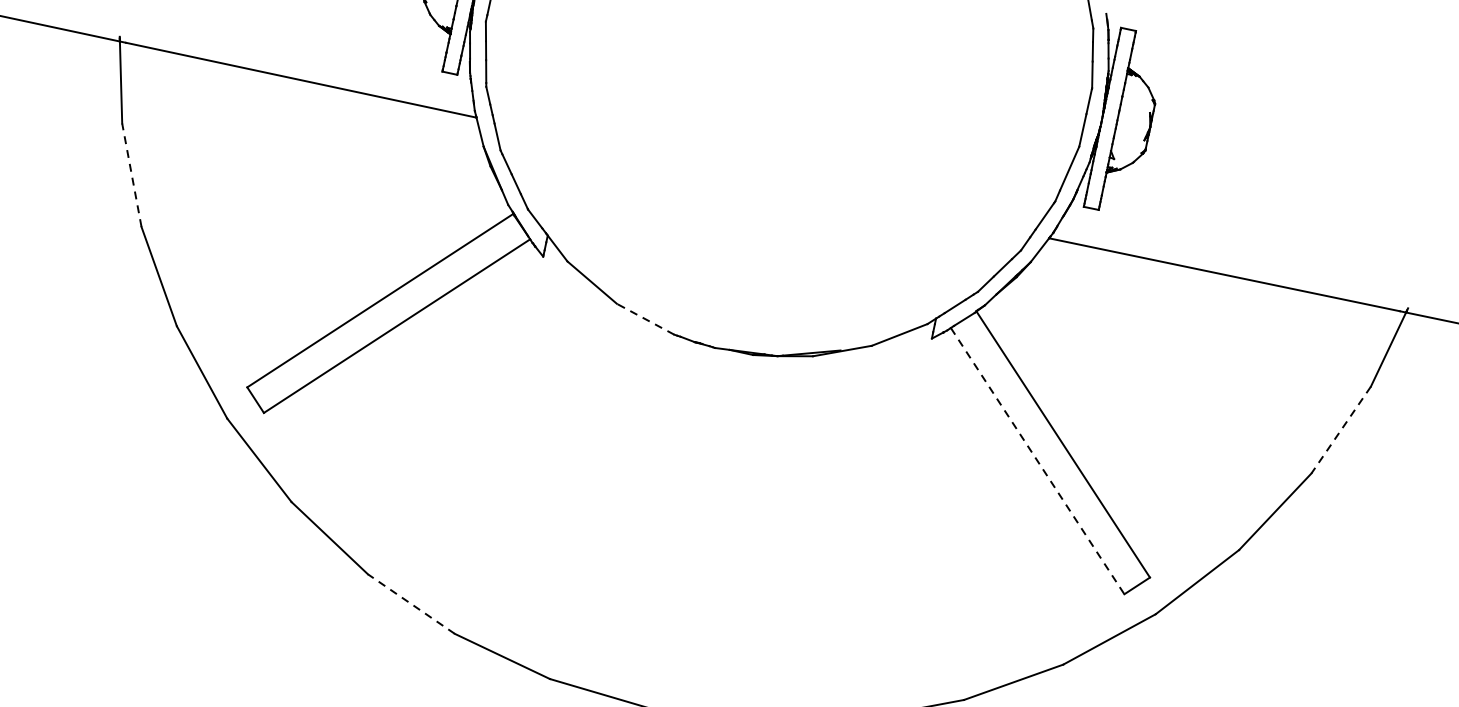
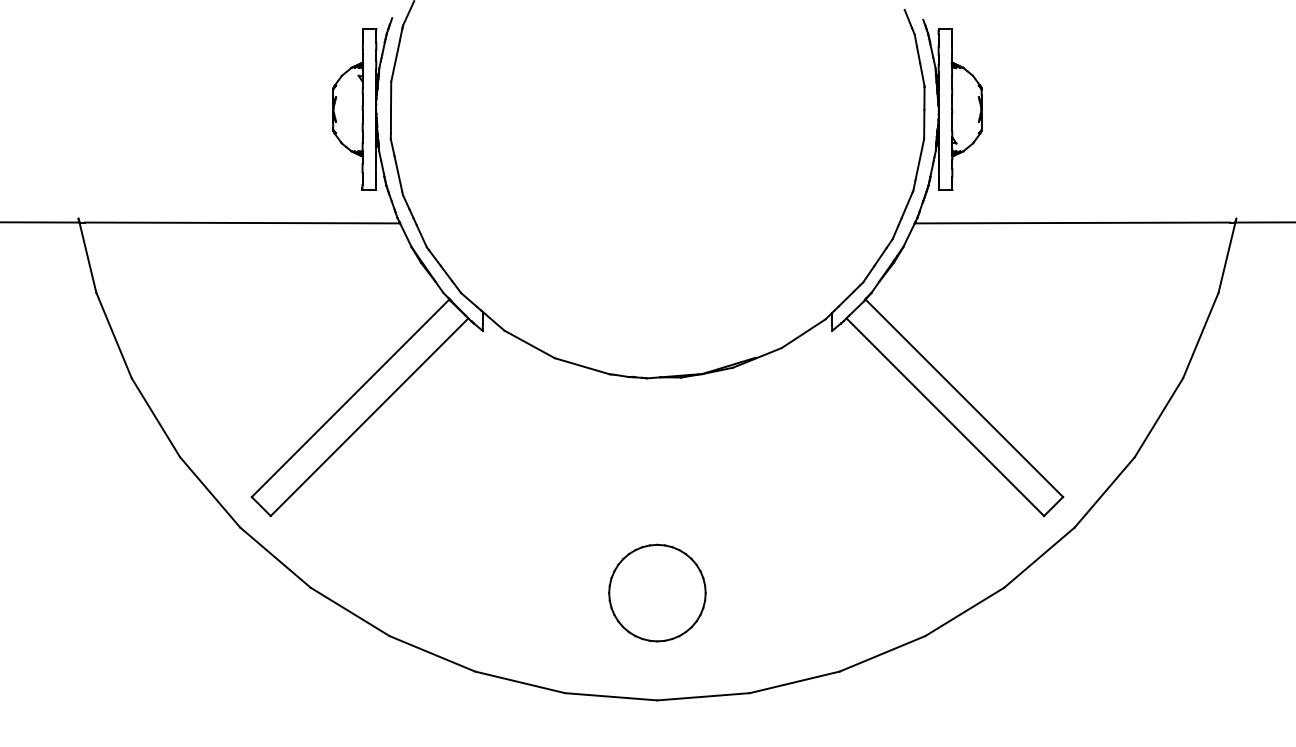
line: (131, 175) -> (113, 335), dashed -> solid
line: (645, 319) -> (582, 366), dashed -> solid
line: (1340, 430) -> (1200, 335), dashed -> solid
line: (1037, 461) -> (945, 417), dashed -> solid
part: (676, 588) -> (657, 592), added
line: (410, 603) -> (431, 653), dashed -> solid

